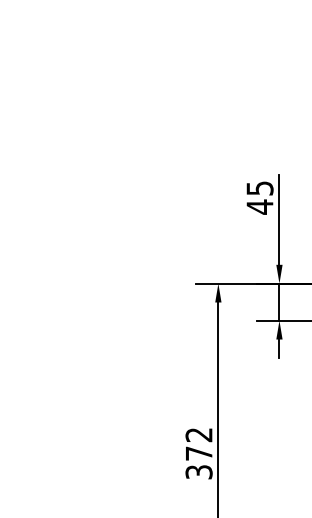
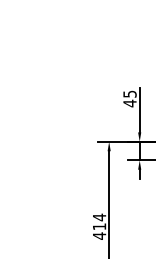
text: (199, 453) -> (99, 226), 372 -> 414

